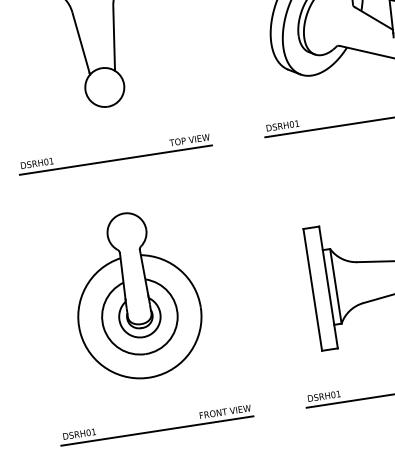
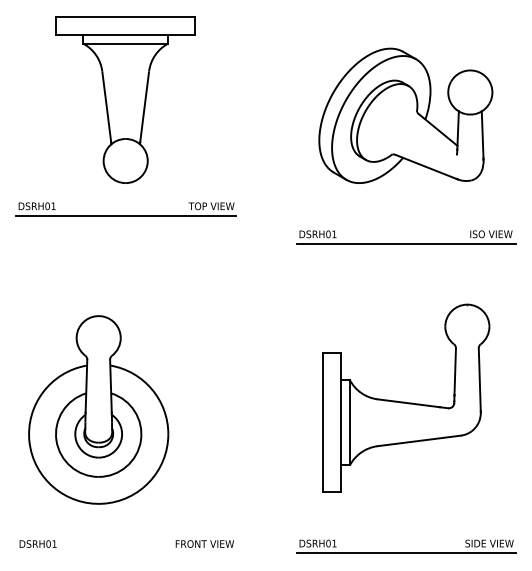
part: (114, 154) -> (125, 209), moved
part: (136, 295) -> (98, 409), moved
line: (157, 430) -> (125, 553), removed

